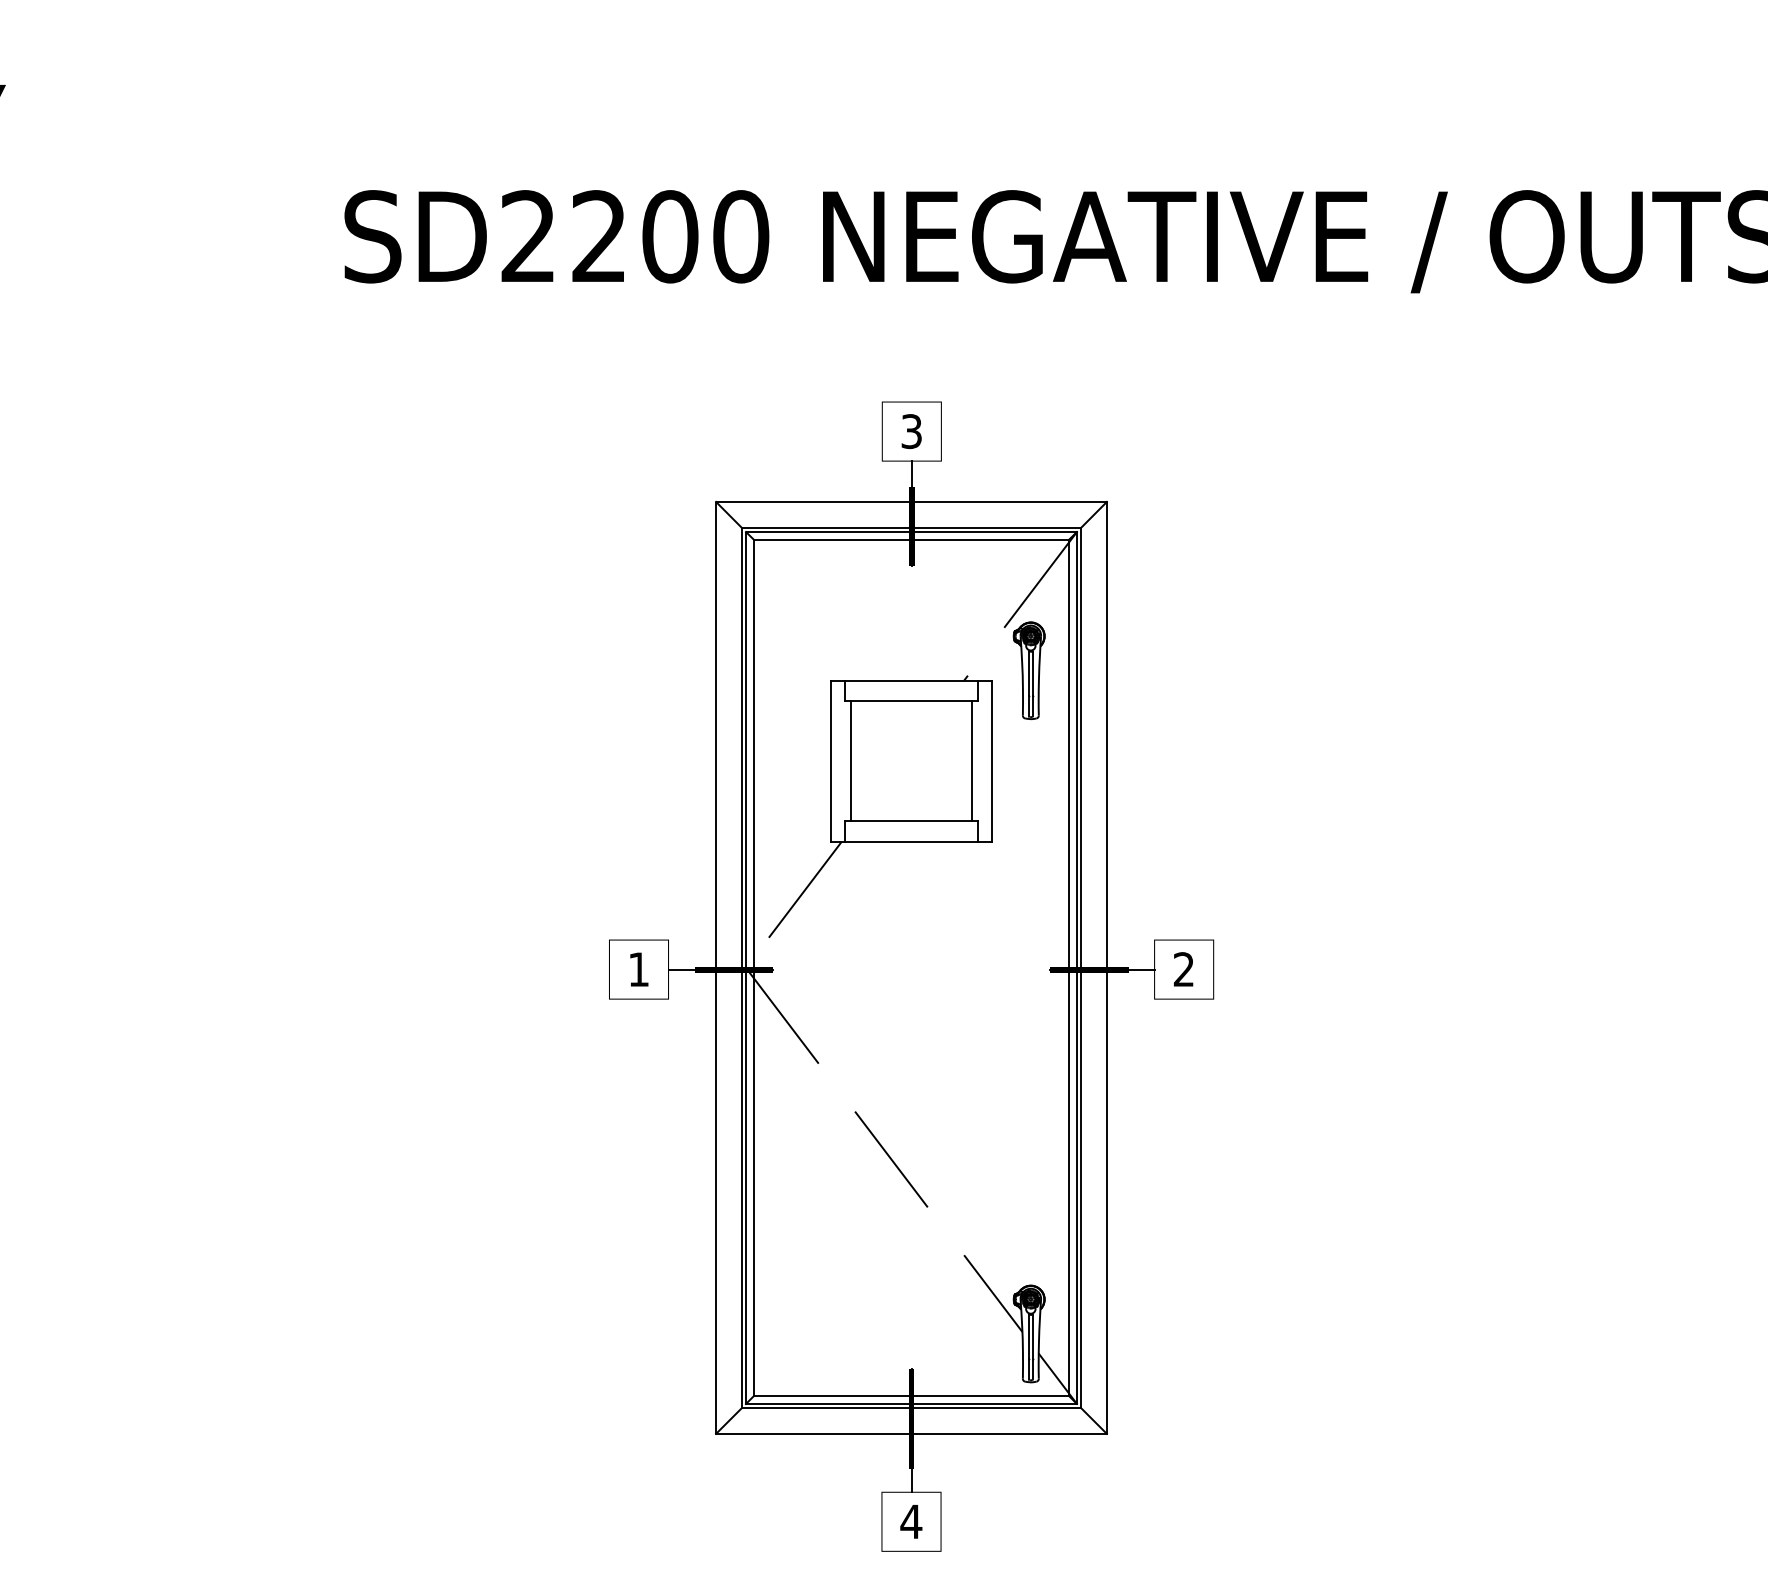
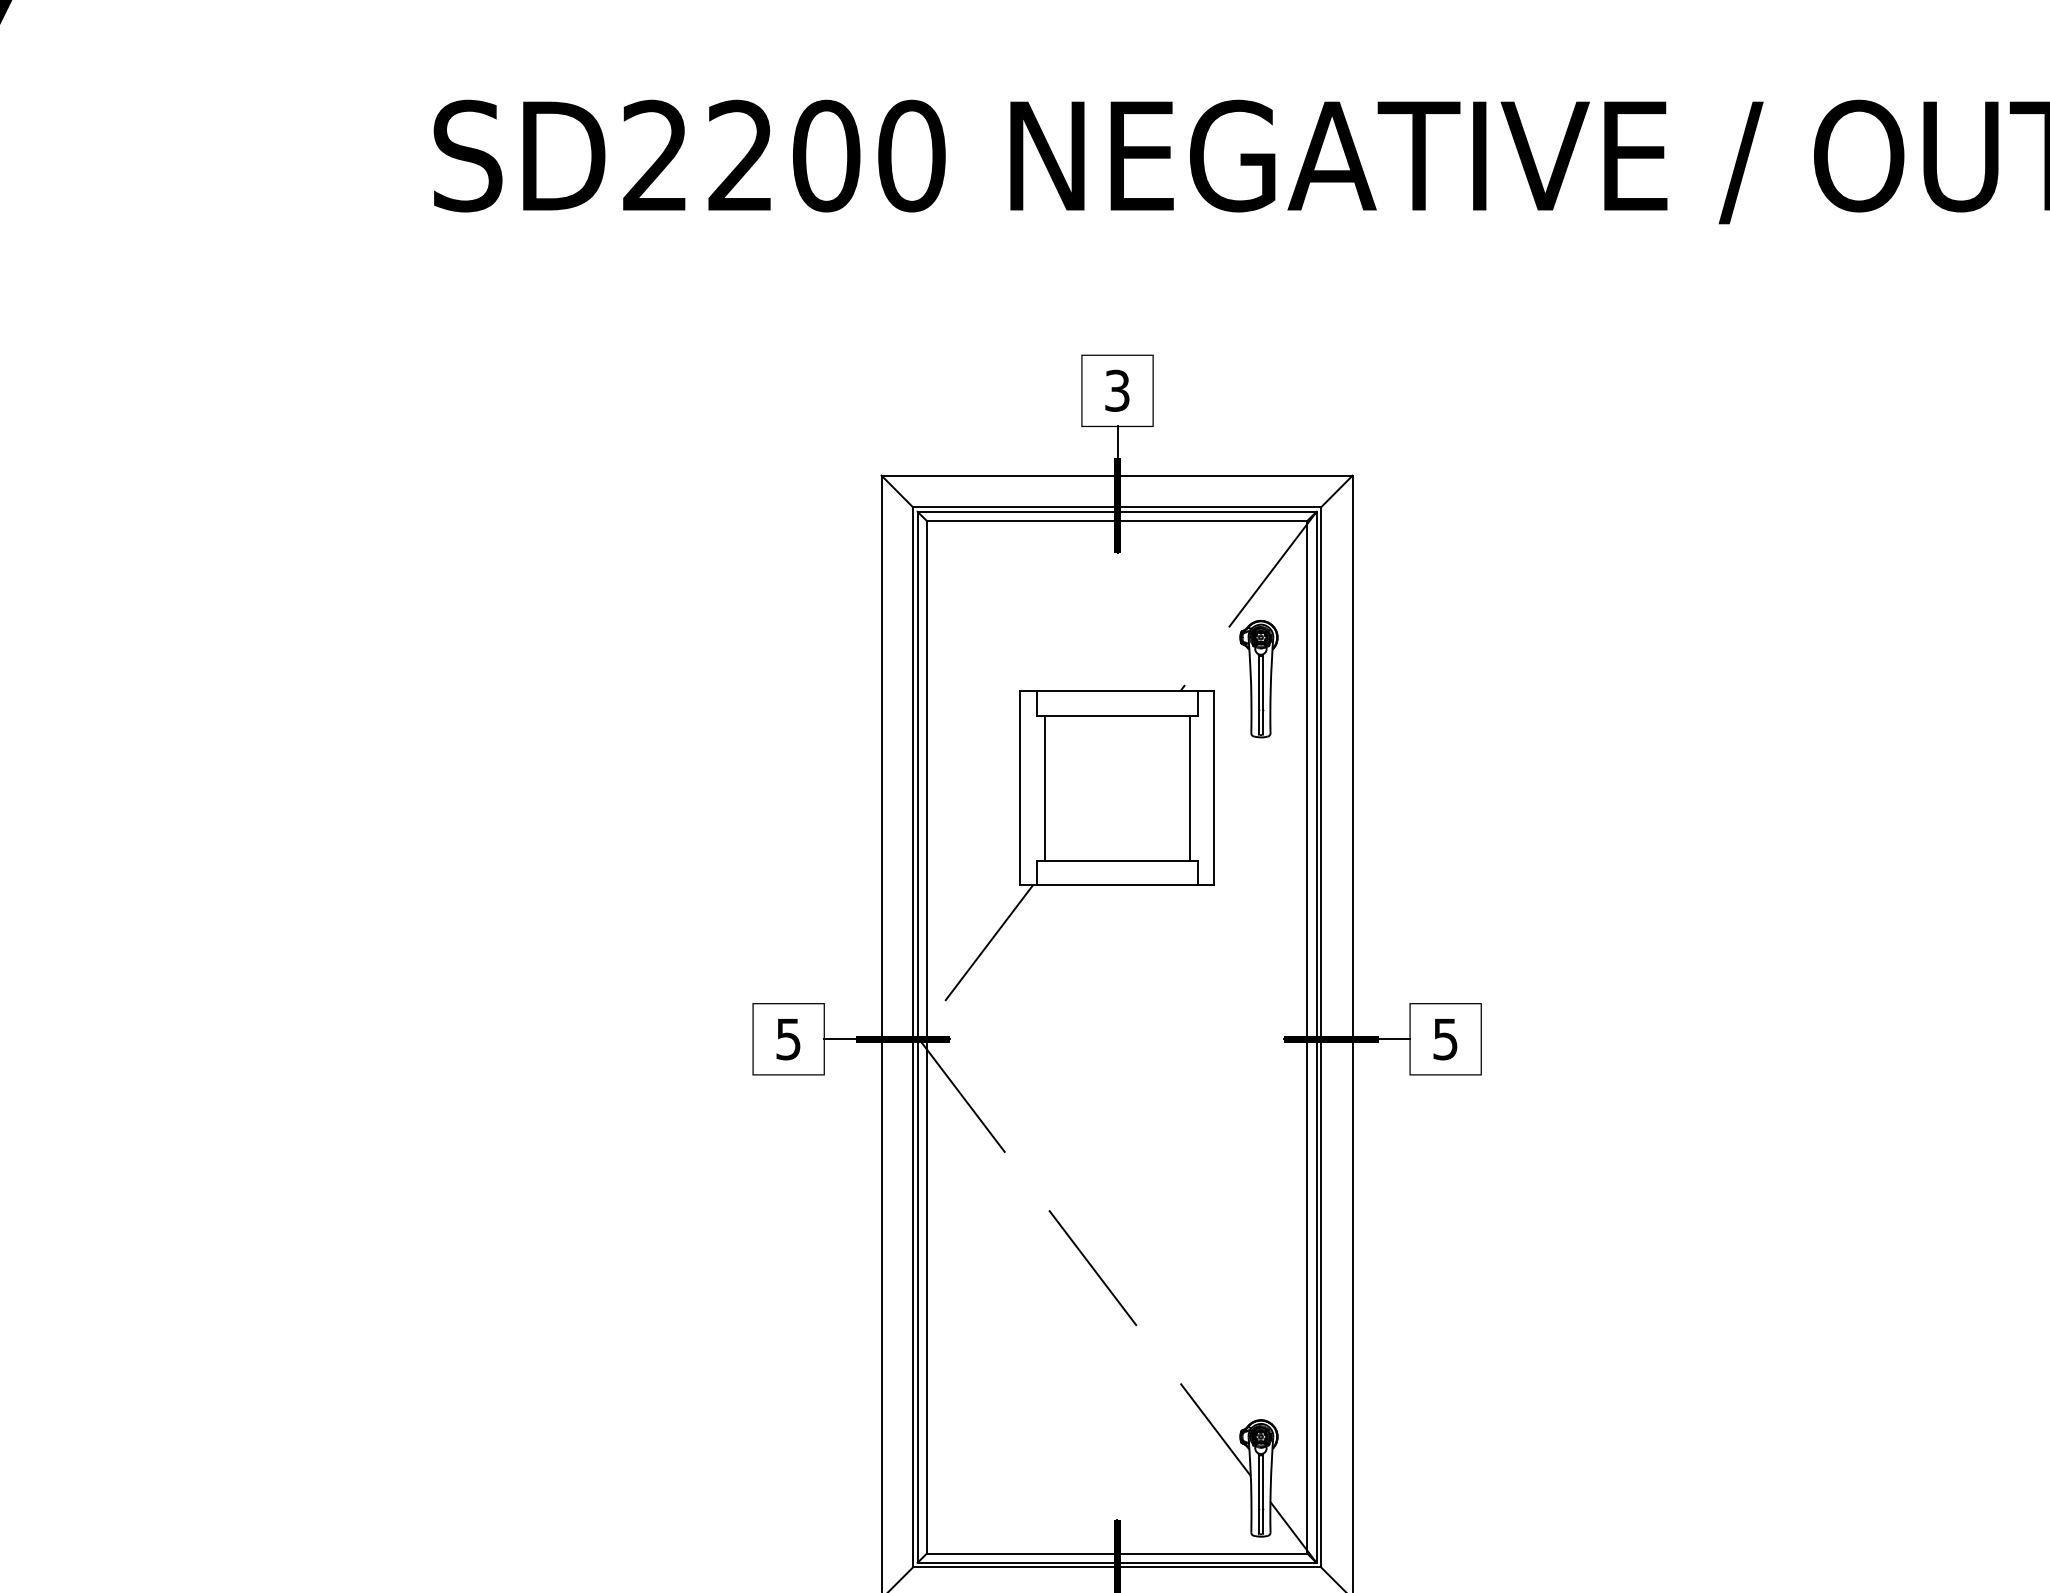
text: (638, 969) -> (788, 1039), 1 -> 5
text: (1183, 969) -> (1444, 1039), 2 -> 5

